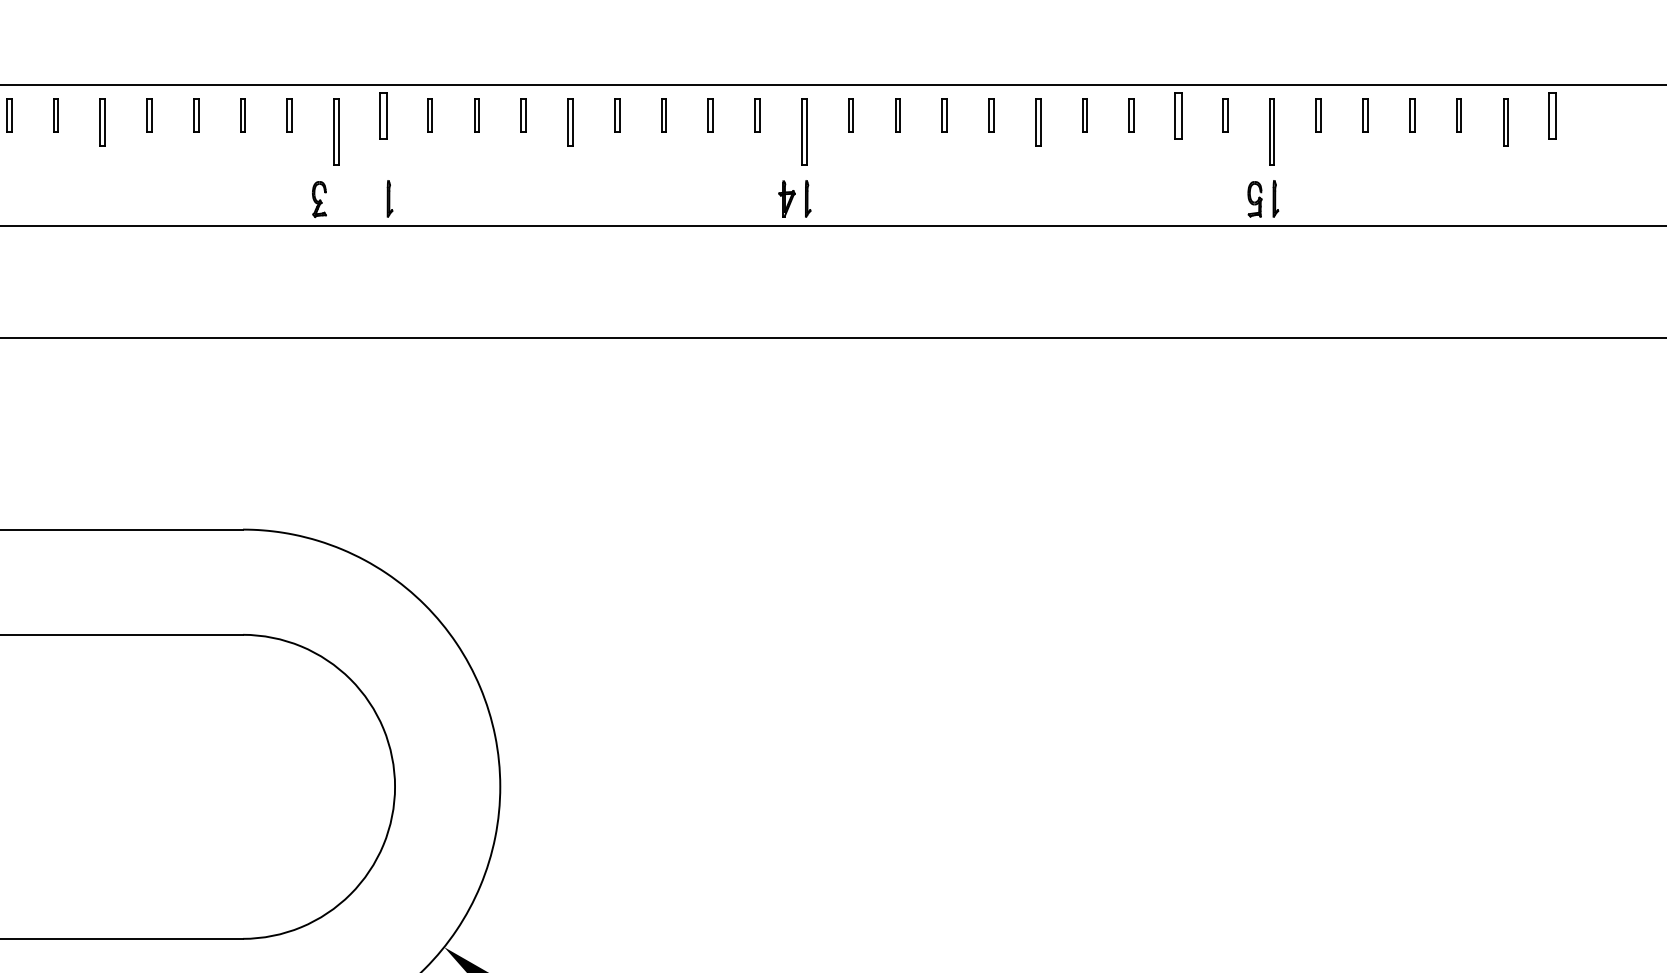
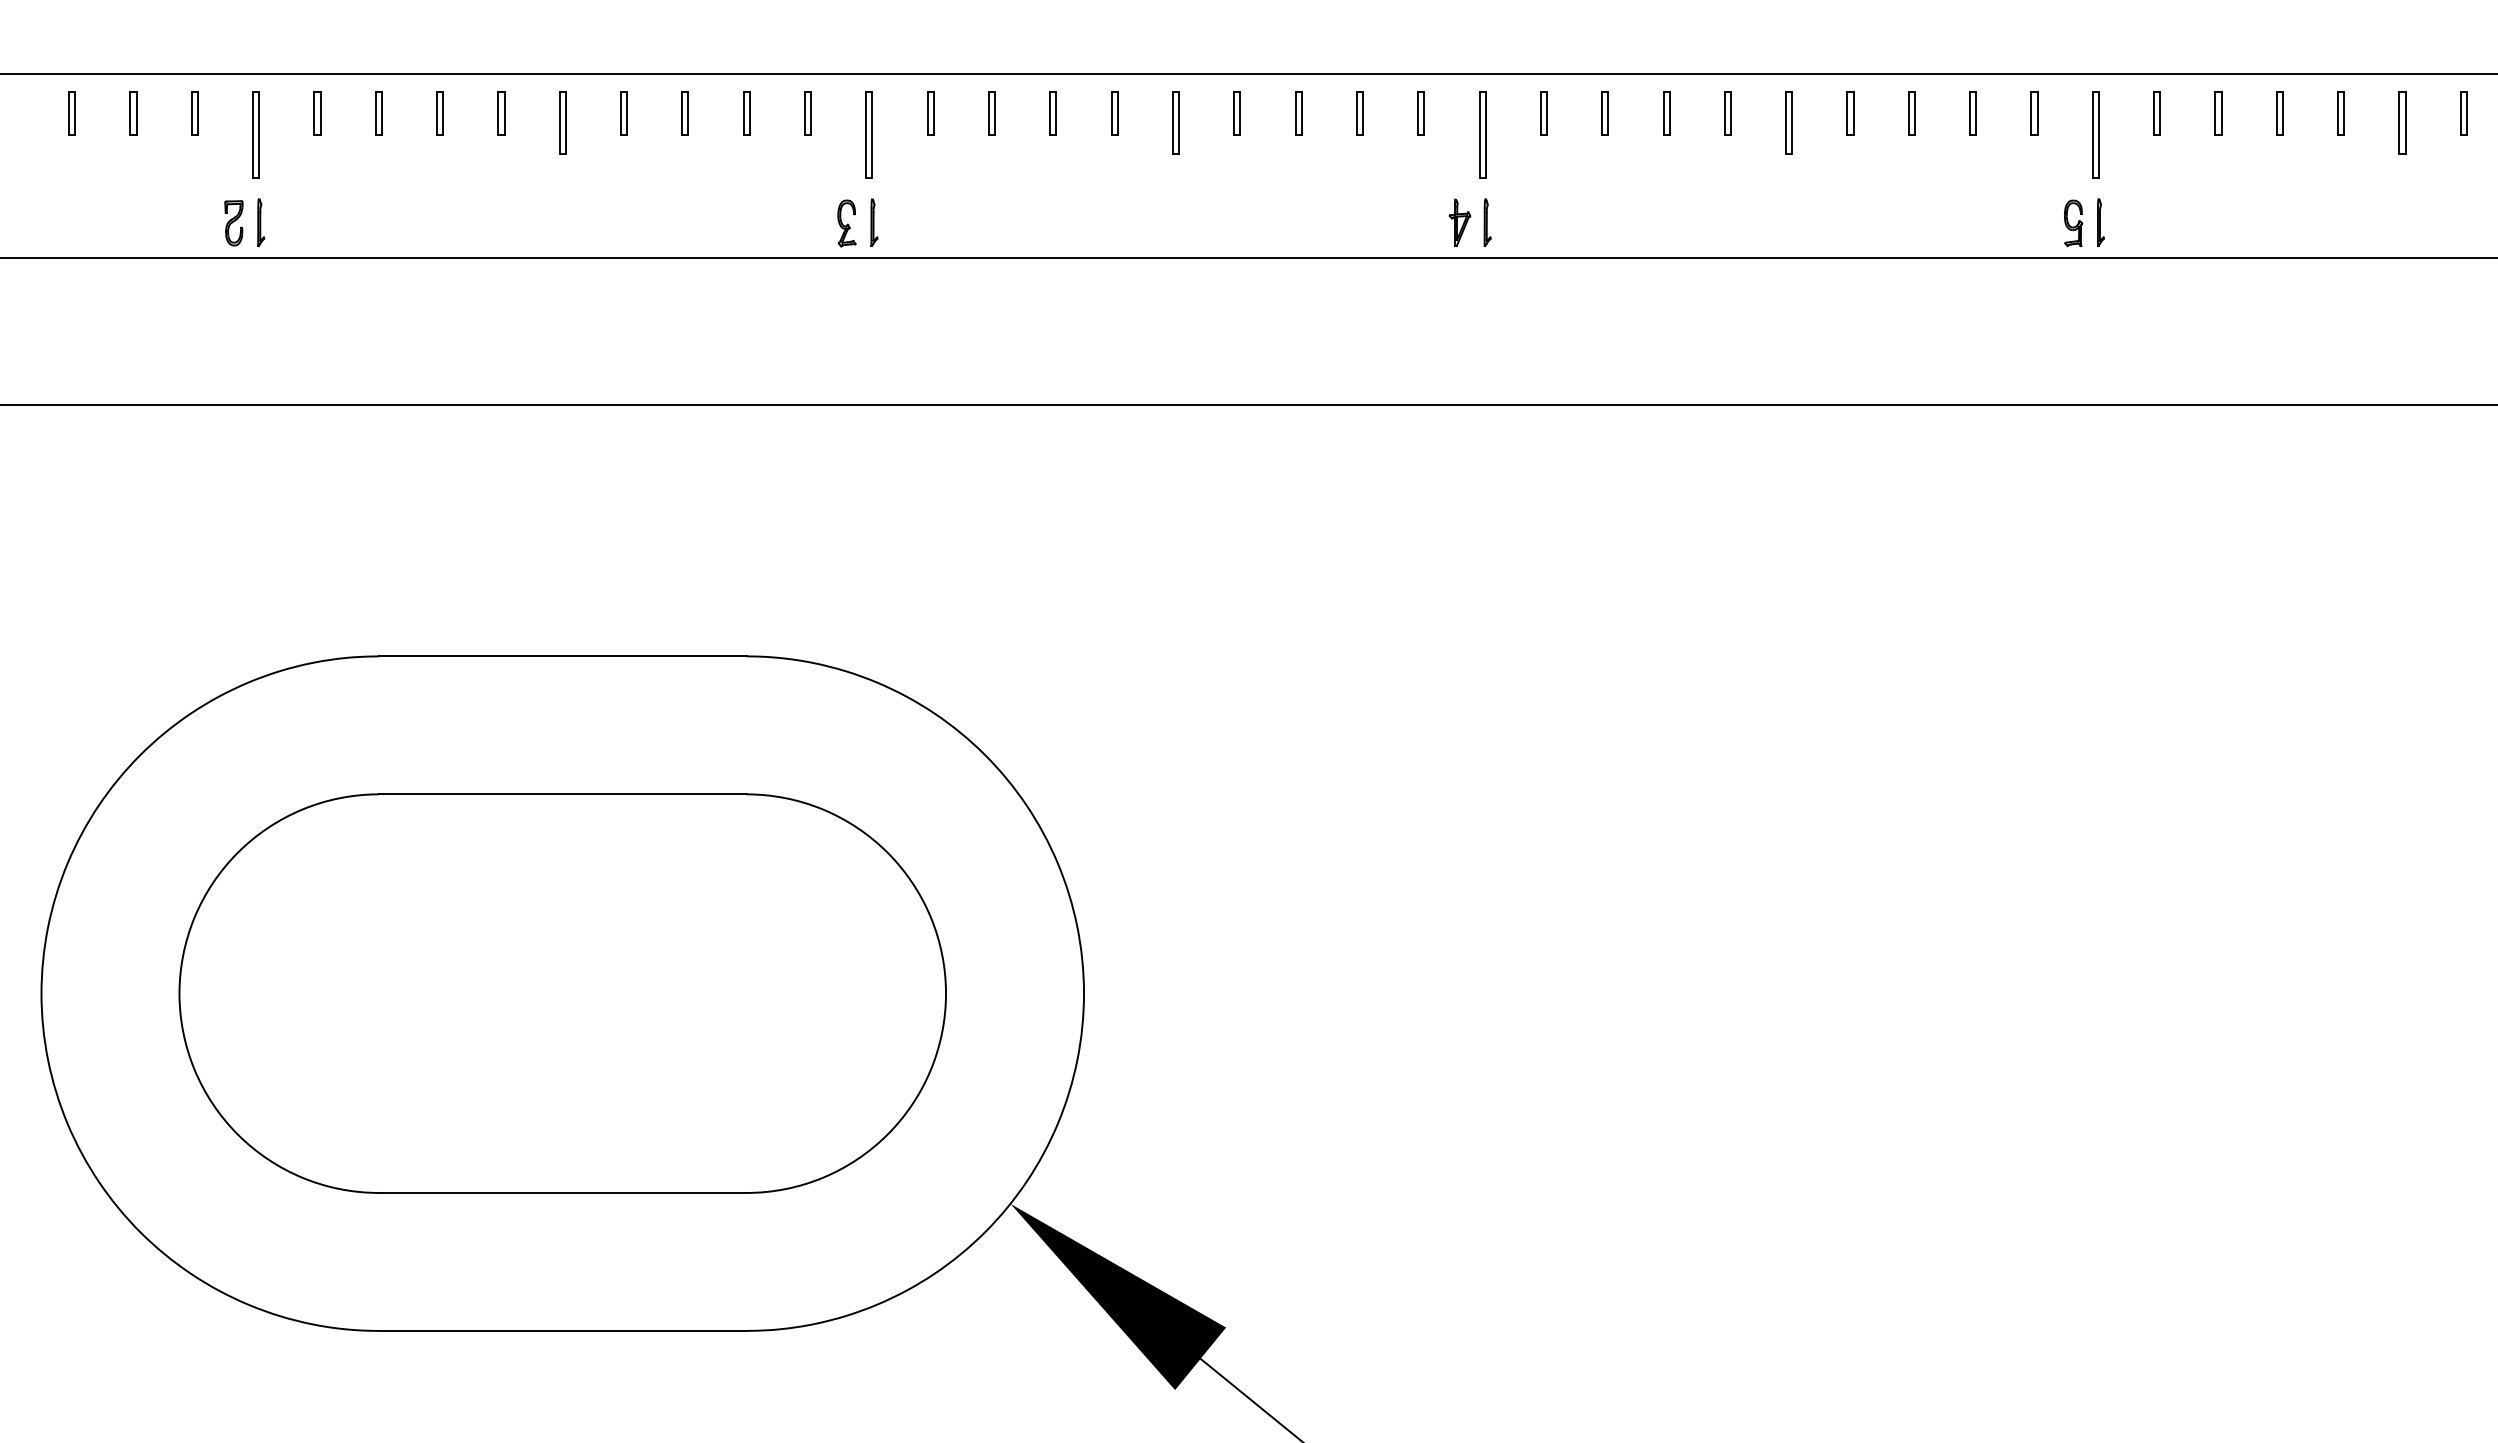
part: (383, 115) -> (930, 113), size x0.71
part: (1177, 115) -> (1972, 113), size x0.71
part: (1552, 115) -> (2463, 113), size x0.71
part: (390, 198) -> (874, 222), moved

